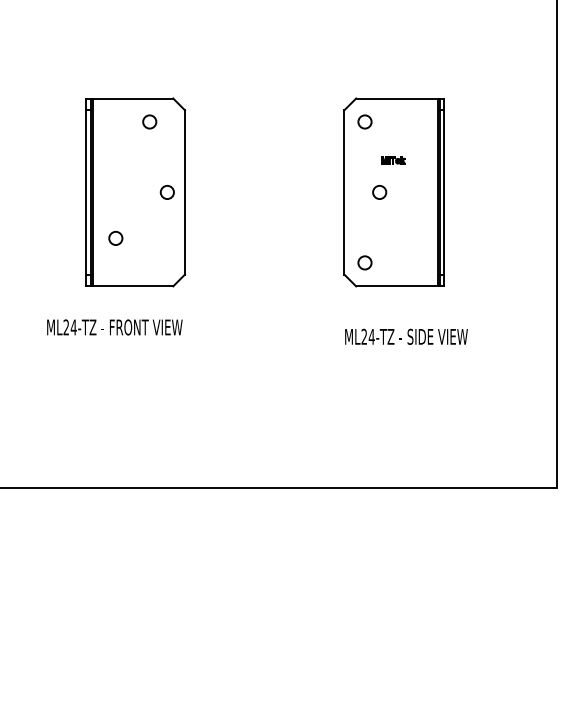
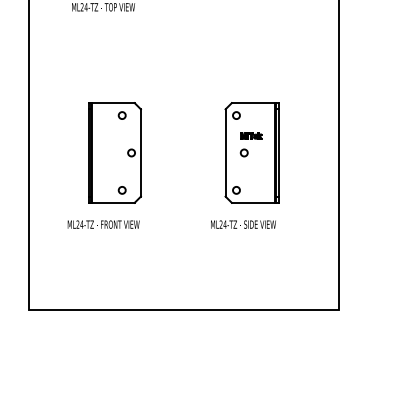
part: (393, 159) -> (251, 135), size x1.67
circle: (114, 238) -> (121, 190), moved
text: (406, 336) -> (243, 224), moved

